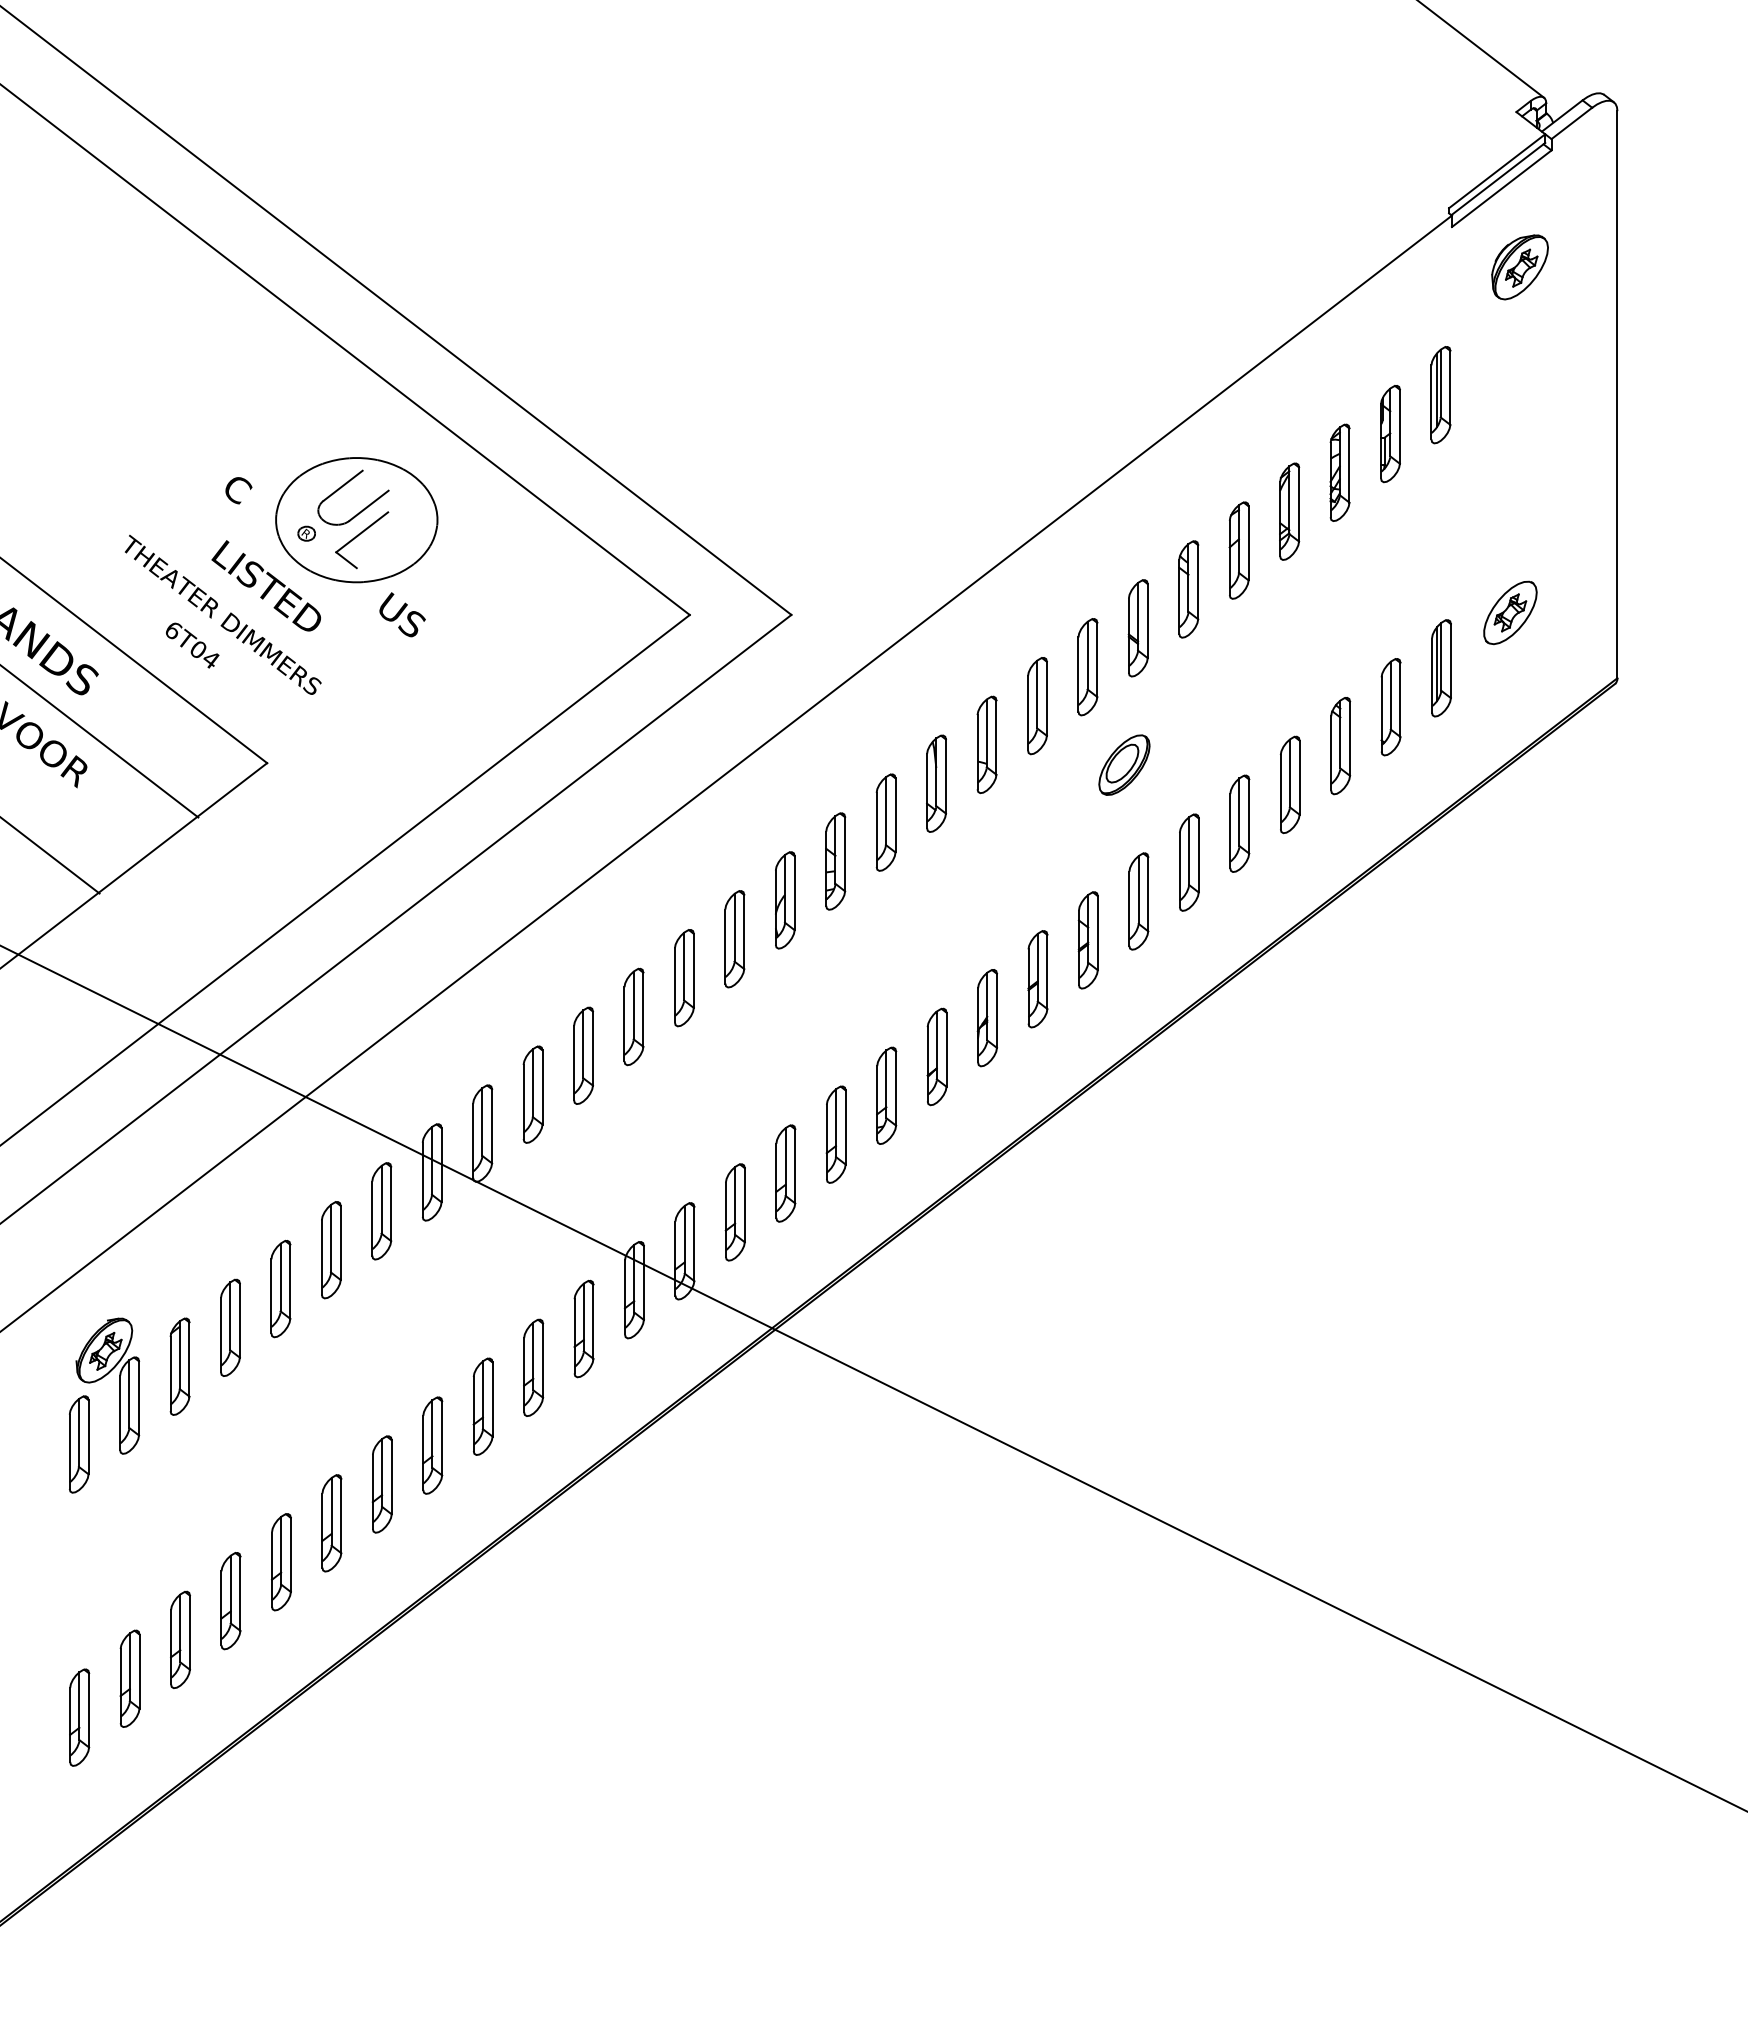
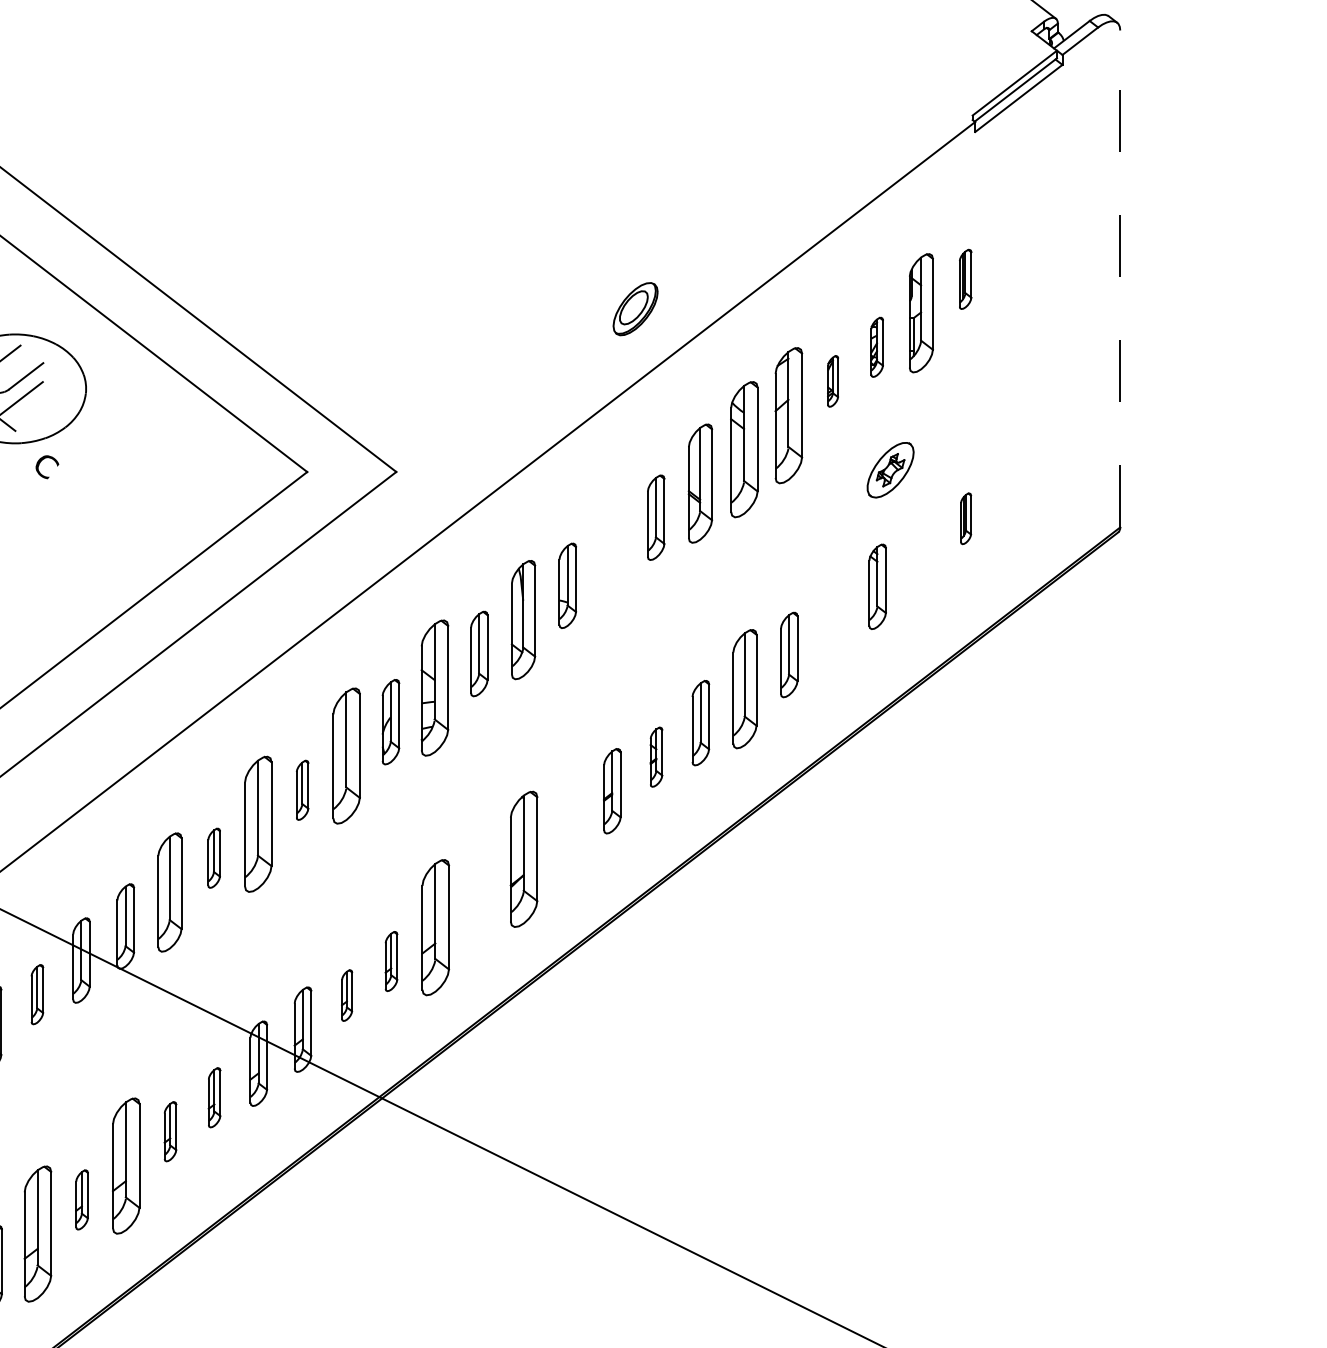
part: (1519, 267) -> (1034, 167), removed
line: (1617, 394) -> (1120, 278), solid -> dashed
part: (1440, 395) -> (965, 279), size x0.7
part: (1390, 434) -> (921, 313), size x1.4
part: (1339, 472) -> (876, 347), size x0.7
part: (1289, 511) -> (832, 381), size x0.6
part: (1238, 550) -> (788, 415), size x1.6
part: (1188, 589) -> (744, 449), size x1.6
part: (1510, 612) -> (890, 469), moved
text: (402, 614) -> (55, 471), US -> C
part: (1137, 628) -> (699, 483), size x1.4
part: (1441, 668) -> (966, 518), size x0.6
part: (1037, 706) -> (611, 552), removed
part: (1390, 707) -> (921, 553), removed
part: (1124, 764) -> (635, 308), moved
part: (936, 783) -> (523, 619), size x1.4
part: (1289, 784) -> (832, 620), removed
part: (835, 861) -> (434, 688), size x1.6
part: (1189, 862) -> (745, 688), size x1.4
part: (734, 939) -> (346, 756), size x1.6
part: (1087, 940) -> (655, 757), size x0.7
part: (684, 978) -> (302, 790), size x0.7
part: (633, 1016) -> (257, 823), size x1.6
part: (986, 1018) -> (567, 825), removed
part: (583, 1055) -> (214, 858), size x0.7
part: (936, 1056) -> (523, 858), size x1.6
part: (532, 1094) -> (169, 892), size x1.4
part: (886, 1095) -> (479, 893), removed
part: (835, 1134) -> (434, 927), size x1.6
part: (785, 1173) -> (391, 961), size x0.7
part: (381, 1211) -> (37, 994), size x0.7
part: (734, 1212) -> (346, 995), size x0.6
part: (583, 1328) -> (214, 1097), size x0.7
part: (533, 1367) -> (170, 1131), size x0.7
part: (482, 1406) -> (125, 1165), size x1.6
part: (432, 1445) -> (81, 1199), size x0.7
part: (381, 1484) -> (37, 1234), size x1.6

